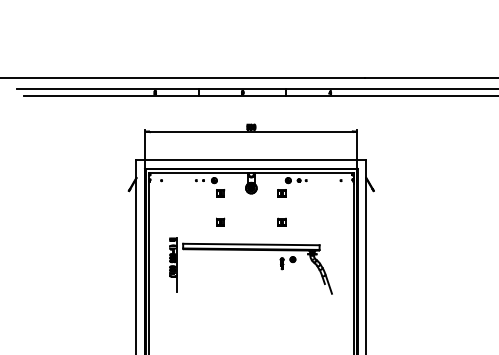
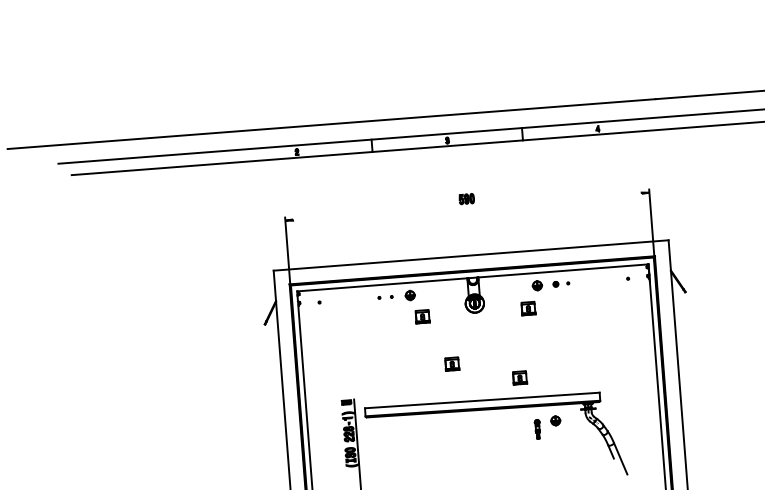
line: (250, 131) -> (465, 206), removed
part: (220, 221) -> (451, 363), moved
part: (281, 221) -> (518, 376), moved

